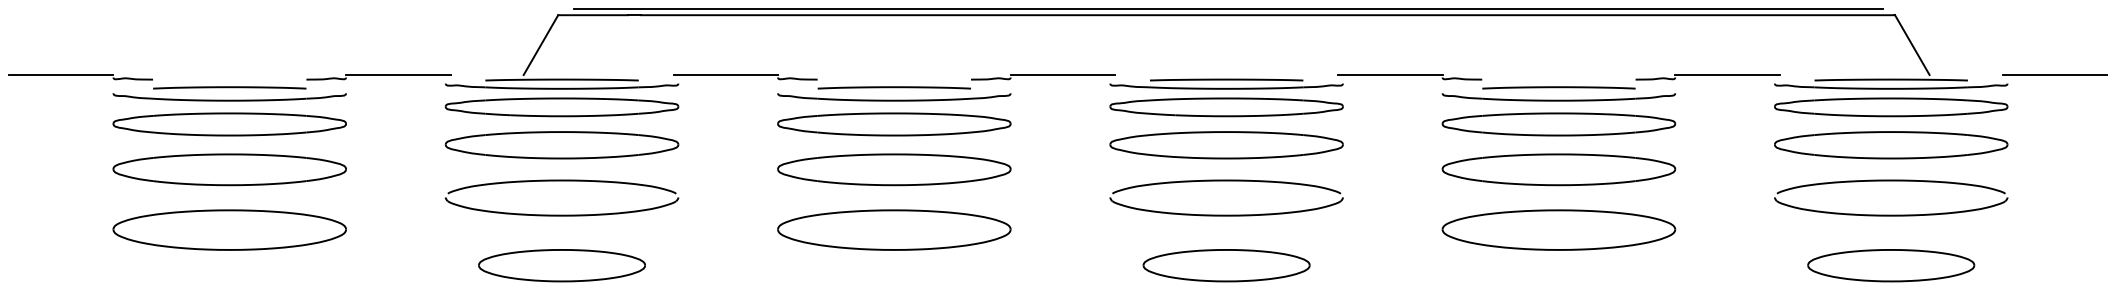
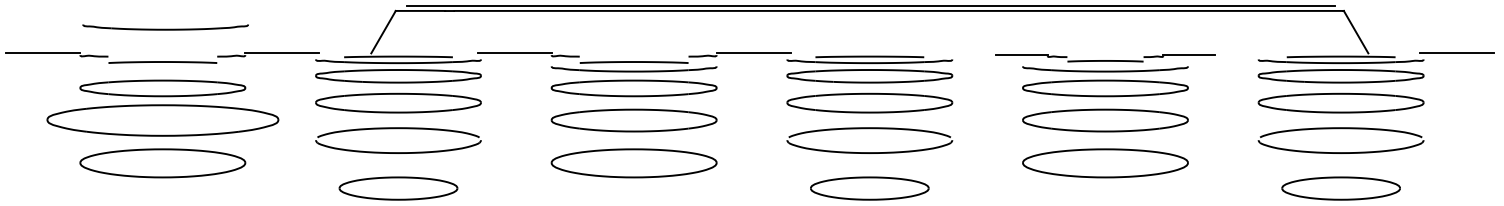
part: (1558, 81) -> (1105, 57), size x0.7
part: (229, 97) -> (165, 27), moved
part: (229, 169) -> (162, 120), size x1.4

